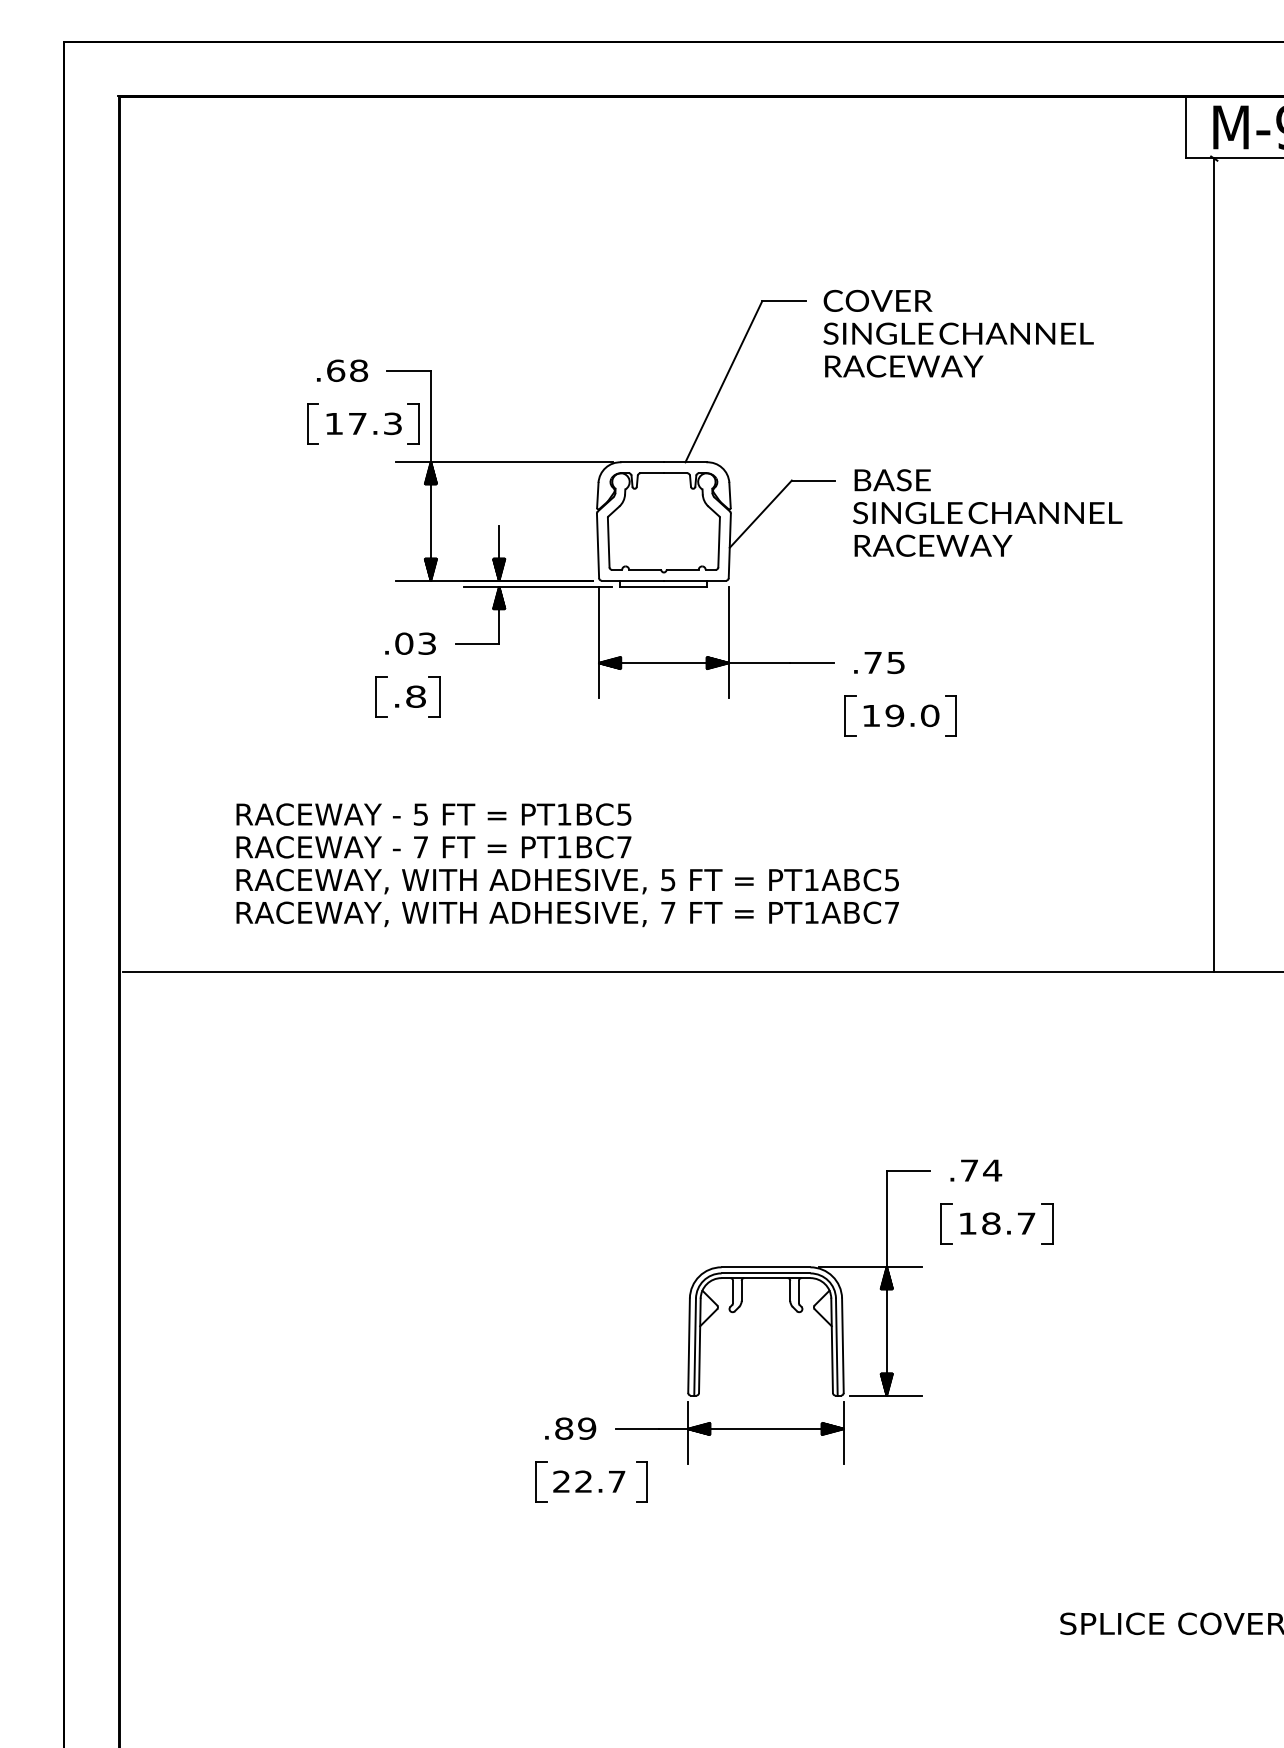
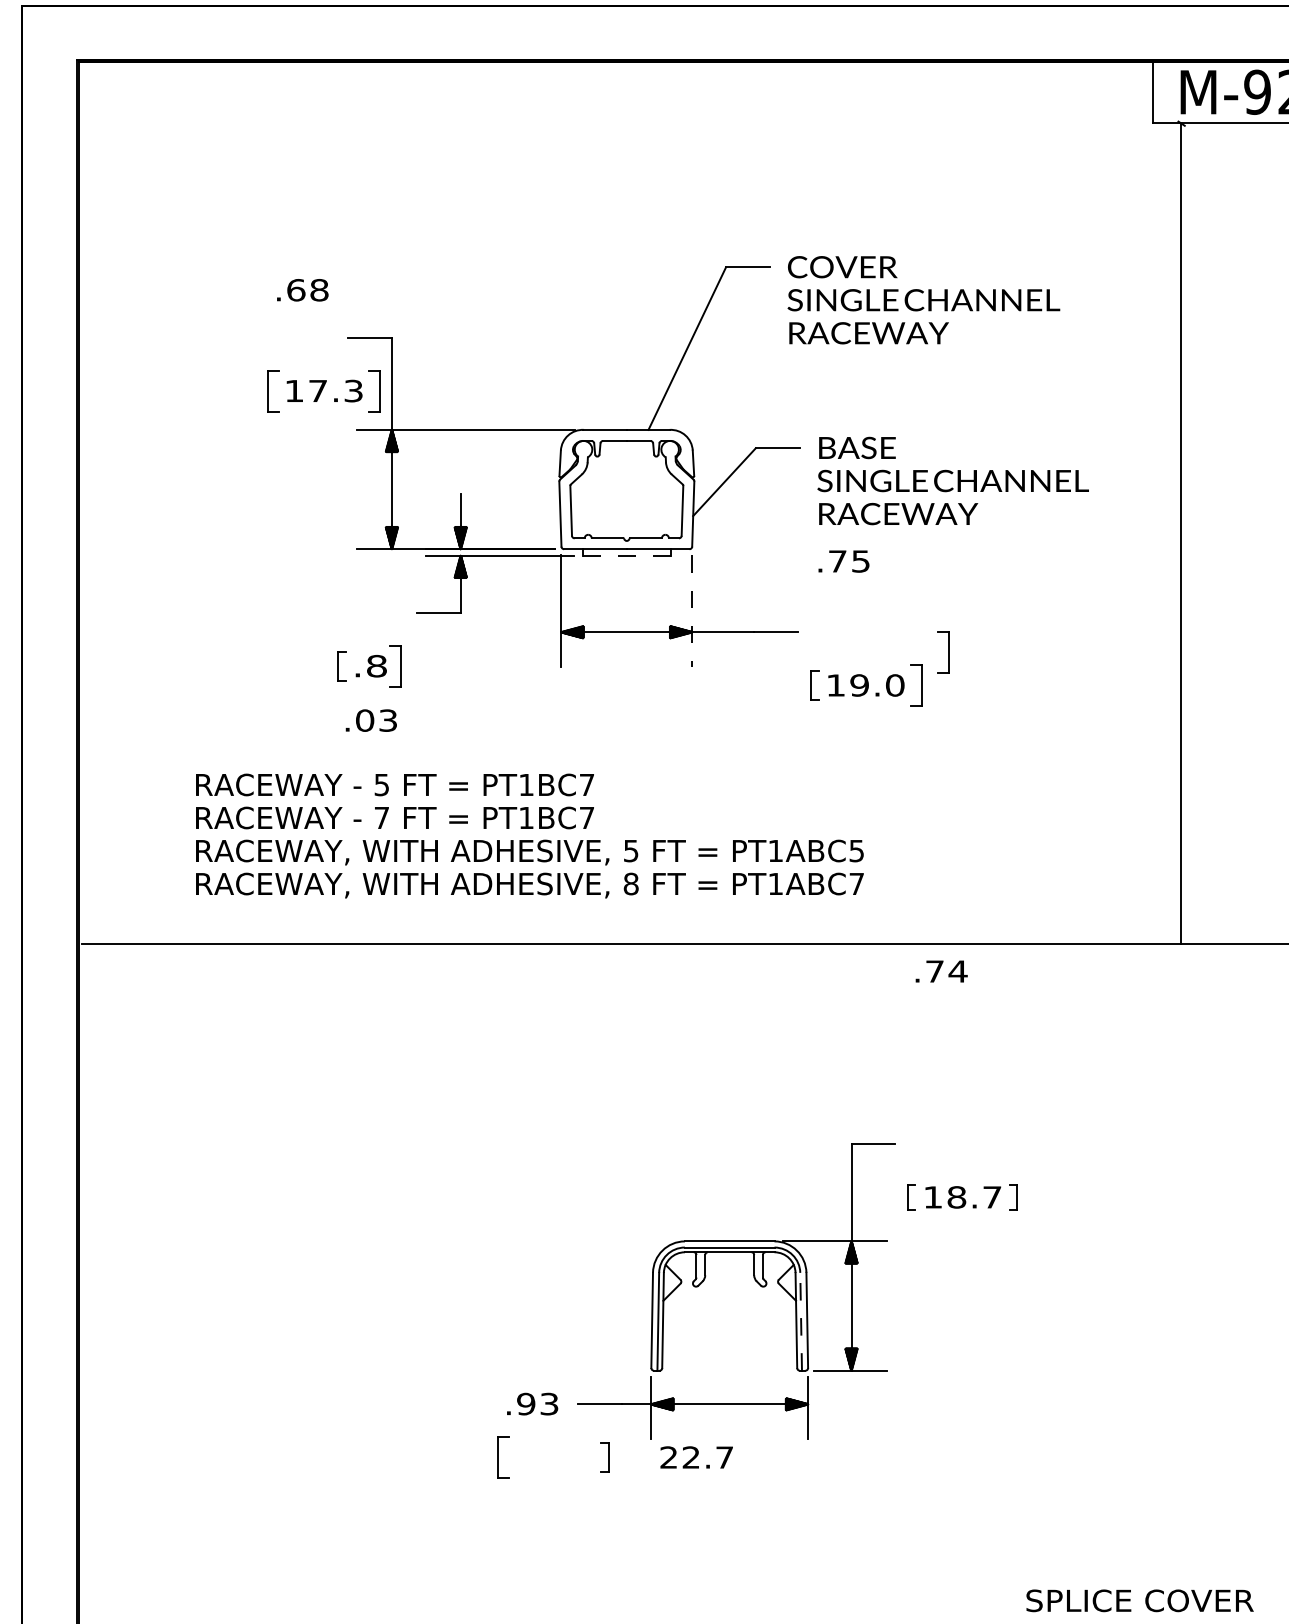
text: (342, 370) -> (302, 289), moved
line: (663, 587) -> (626, 556), solid -> dashed
line: (728, 642) -> (691, 611), solid -> dashed
text: (410, 643) -> (371, 720), moved
text: (879, 663) -> (844, 562), moved
part: (977, 682) -> (942, 651), added
part: (381, 696) -> (342, 665), size x0.7
part: (850, 715) -> (814, 685), size x0.7
text: (624, 814) -> (587, 784), PT1BC5 -> PT1BC7
text: (668, 912) -> (631, 883), 7 -> 8
text: (976, 1170) -> (941, 971), moved
part: (946, 1223) -> (911, 1197), size x0.6
part: (1047, 1223) -> (1013, 1197), size x0.6
line: (836, 1347) -> (800, 1322), solid -> dashed
text: (575, 1428) -> (537, 1403), .89 -> .93
text: (589, 1481) -> (696, 1457), moved
part: (641, 1481) -> (604, 1457), size x0.7

